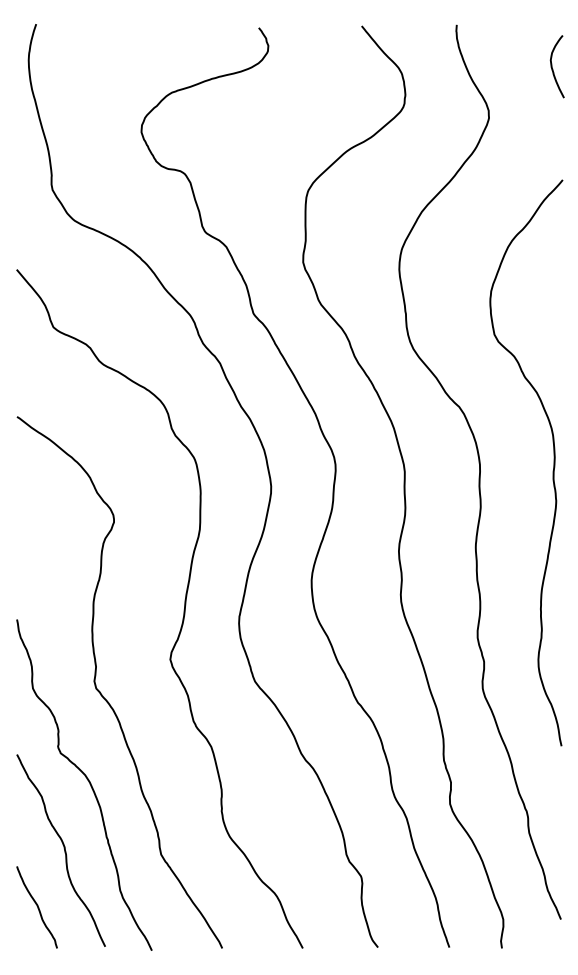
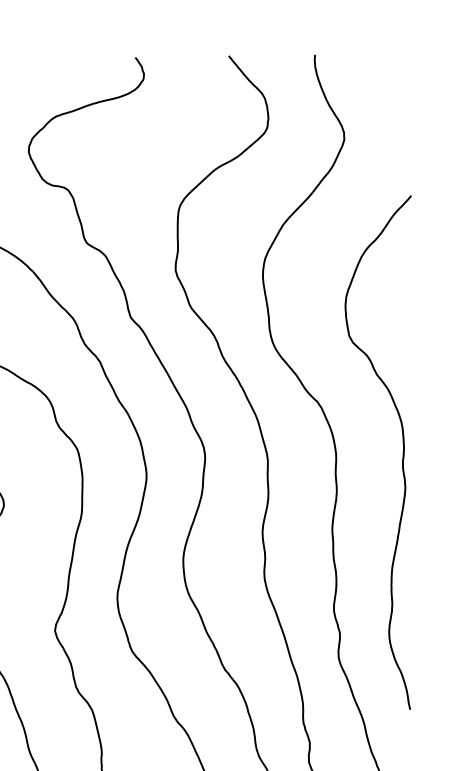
curve: (552, 66) -> (401, 92), removed

